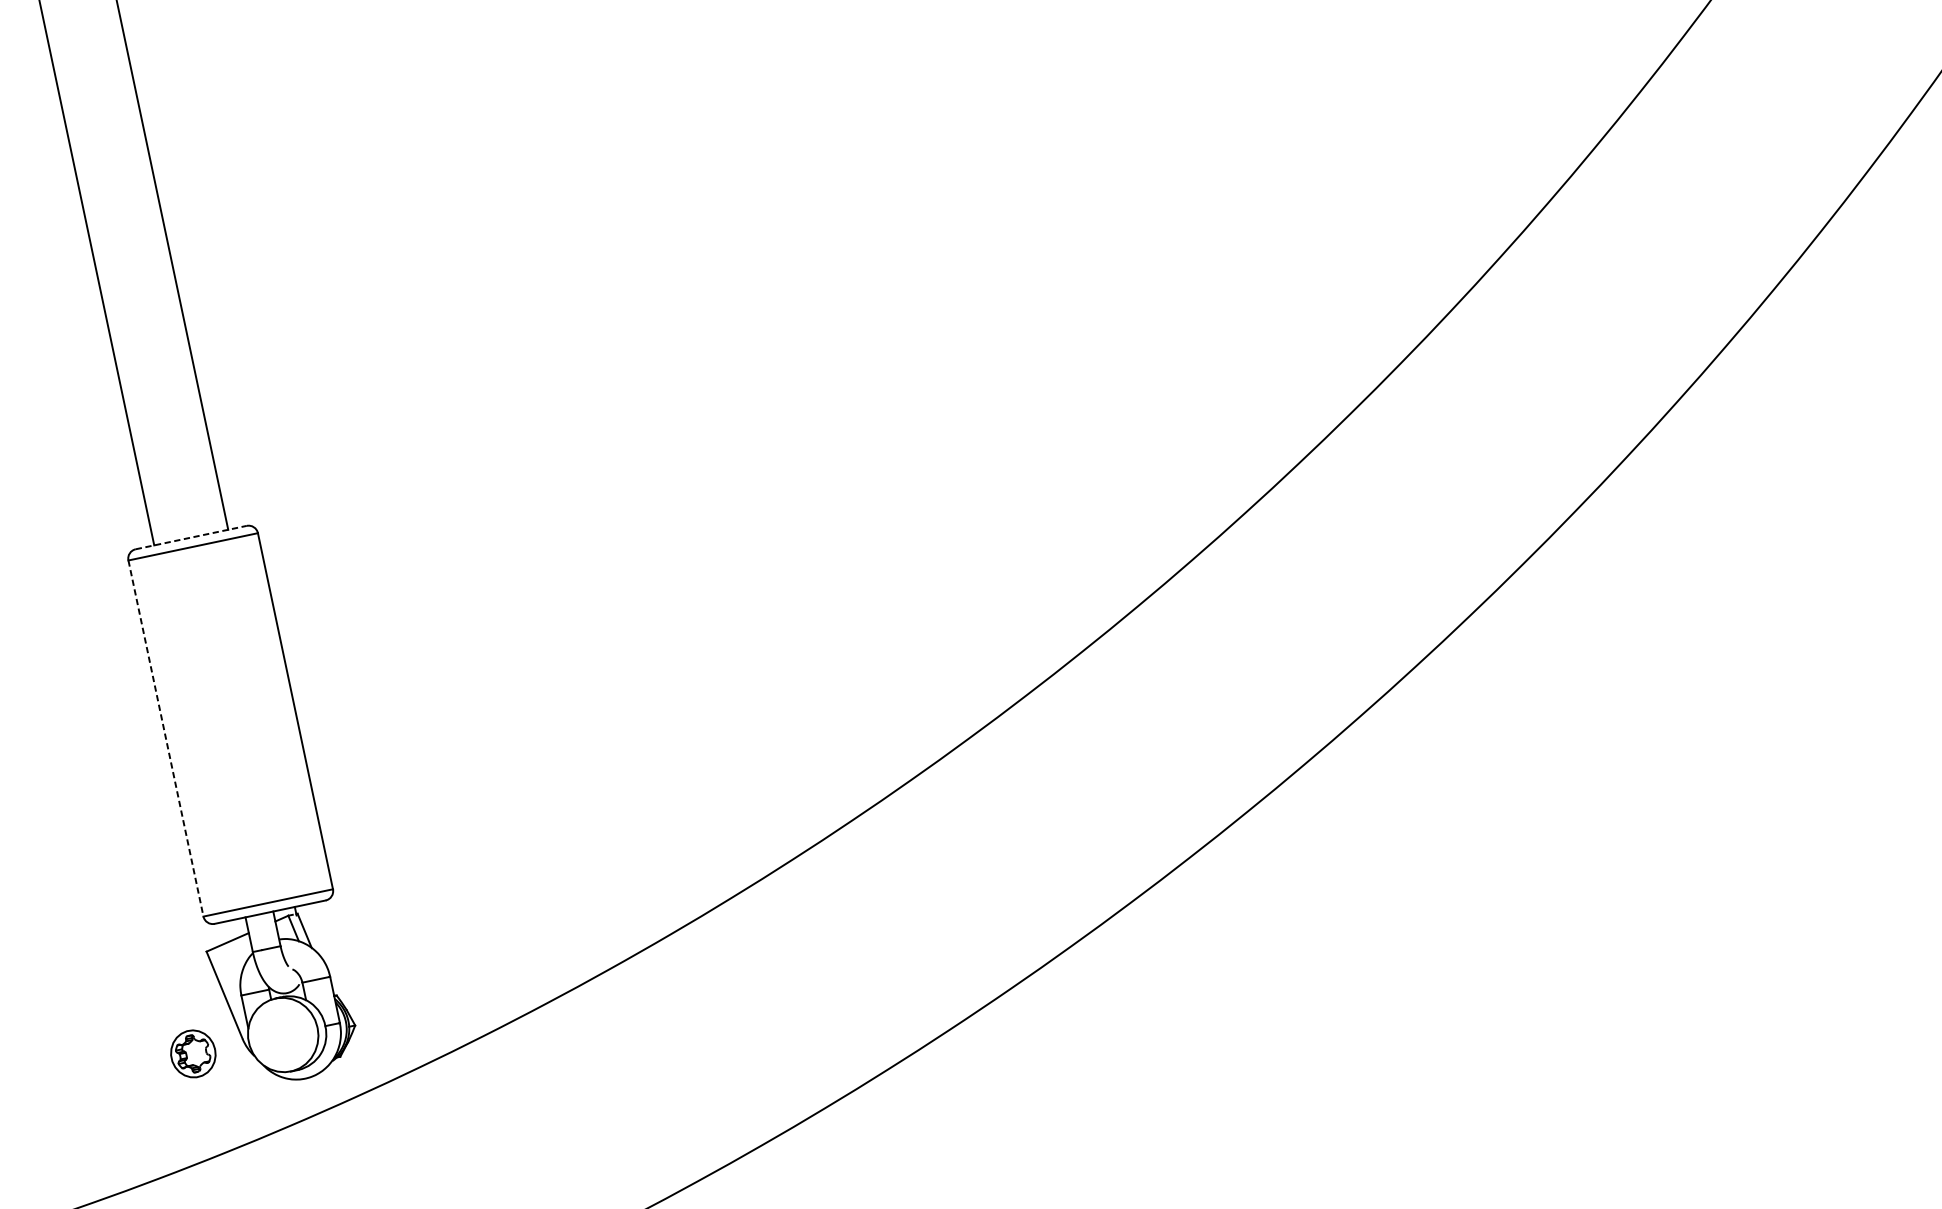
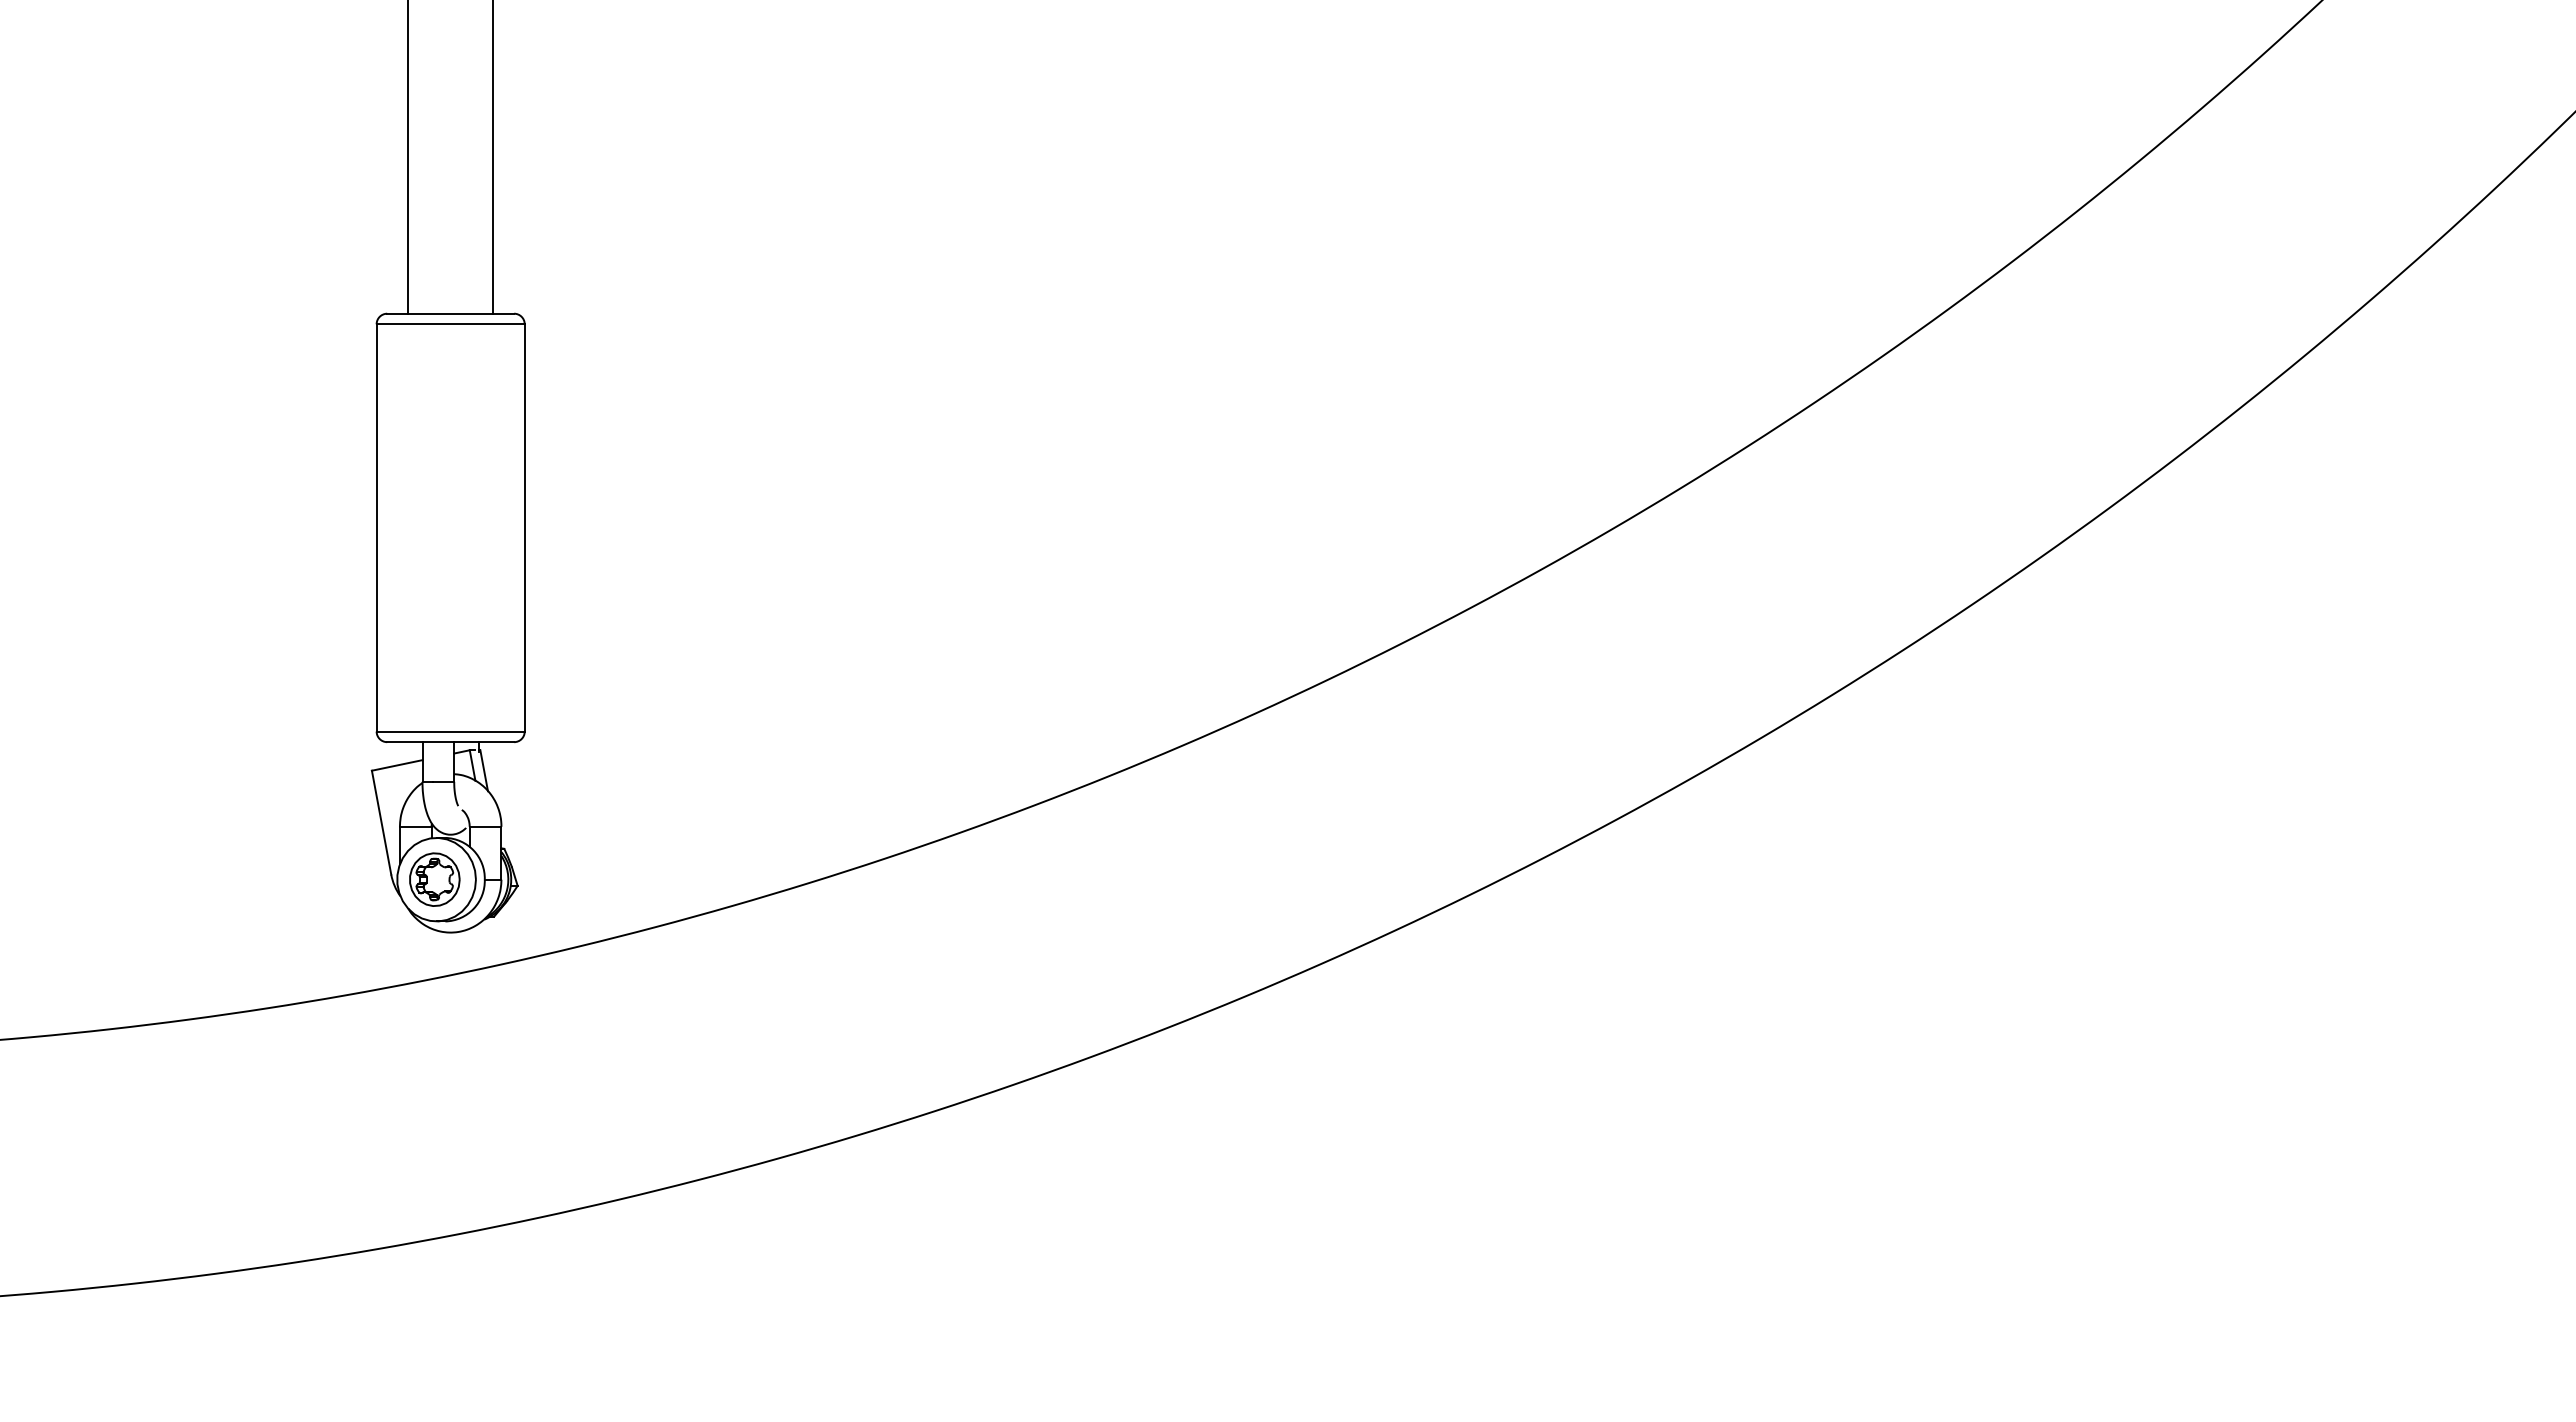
line: (191, 537) -> (451, 313), dashed -> solid
line: (165, 738) -> (376, 527), dashed -> solid
part: (193, 1053) -> (434, 879), moved

